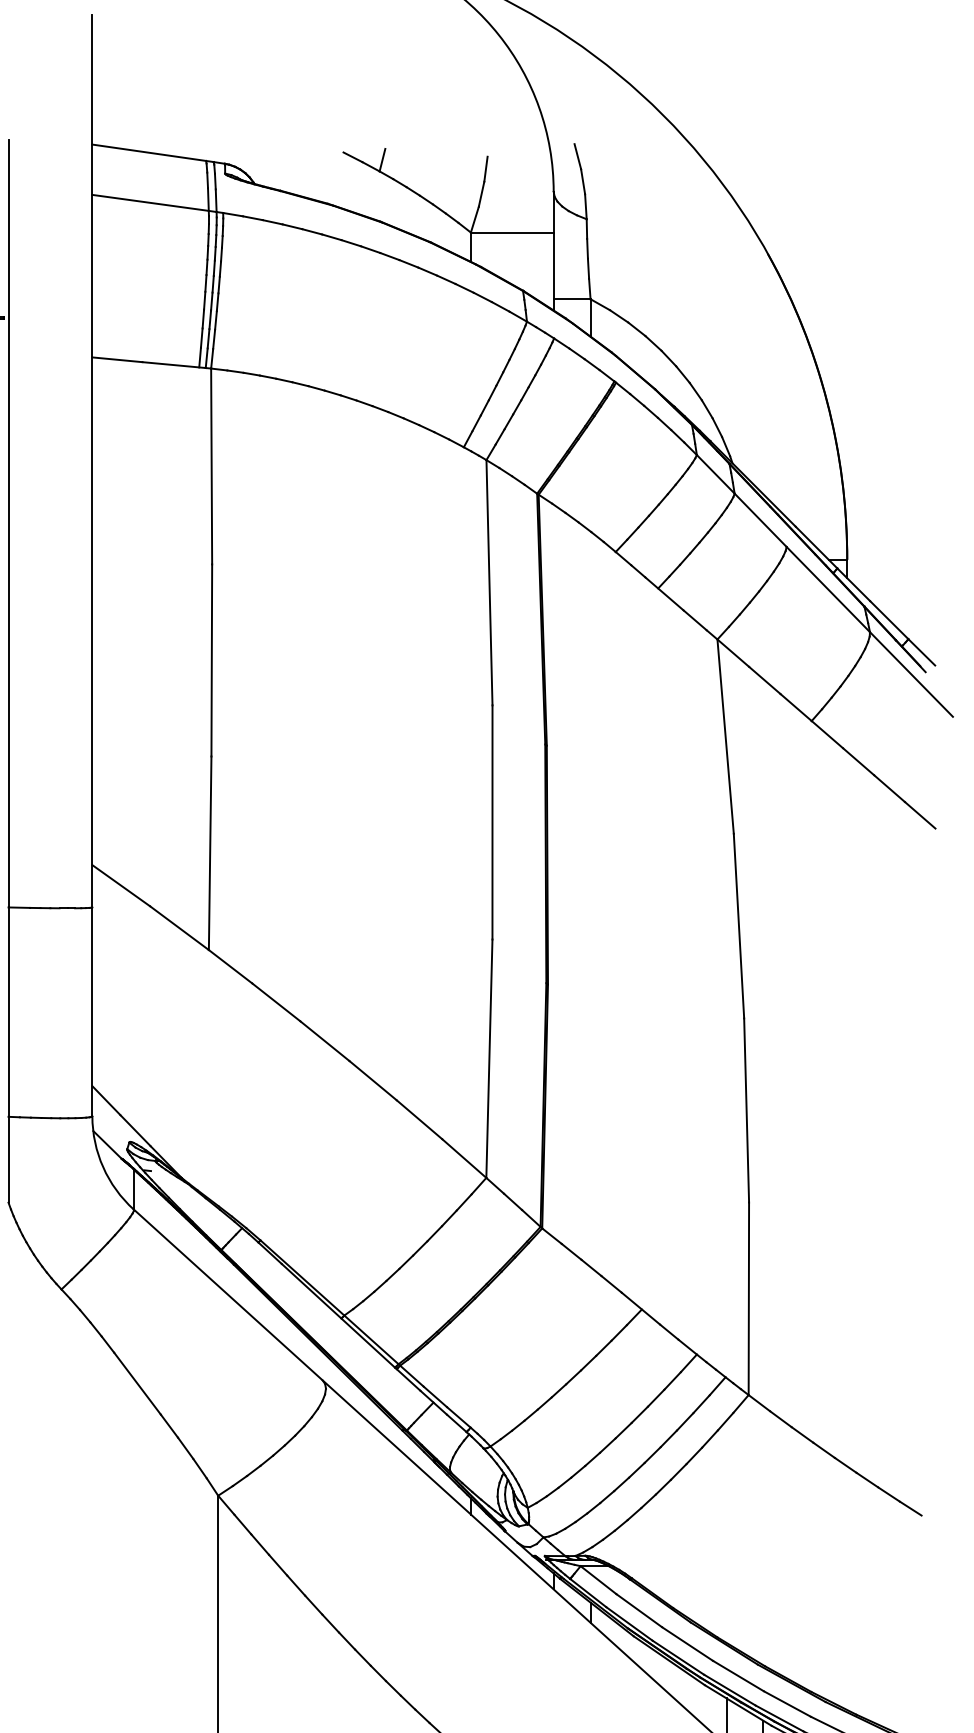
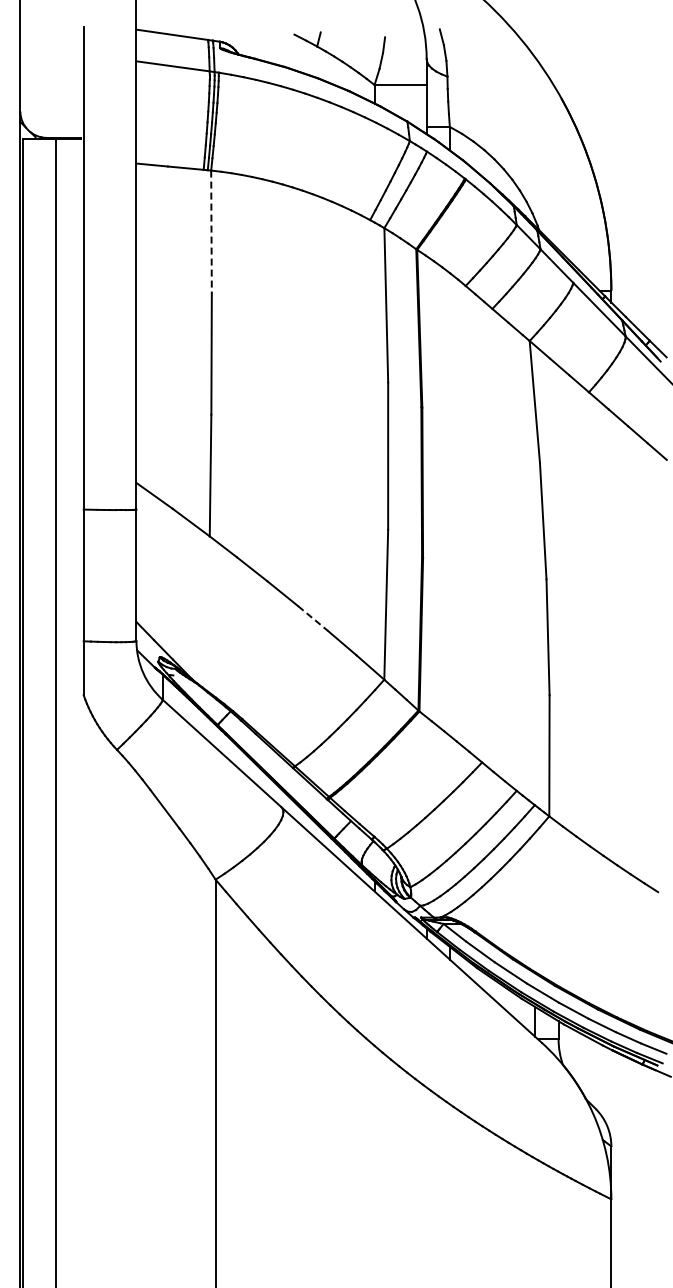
line: (211, 467) -> (211, 232), solid -> dashed
line: (373, 1080) -> (313, 618), solid -> dashed

